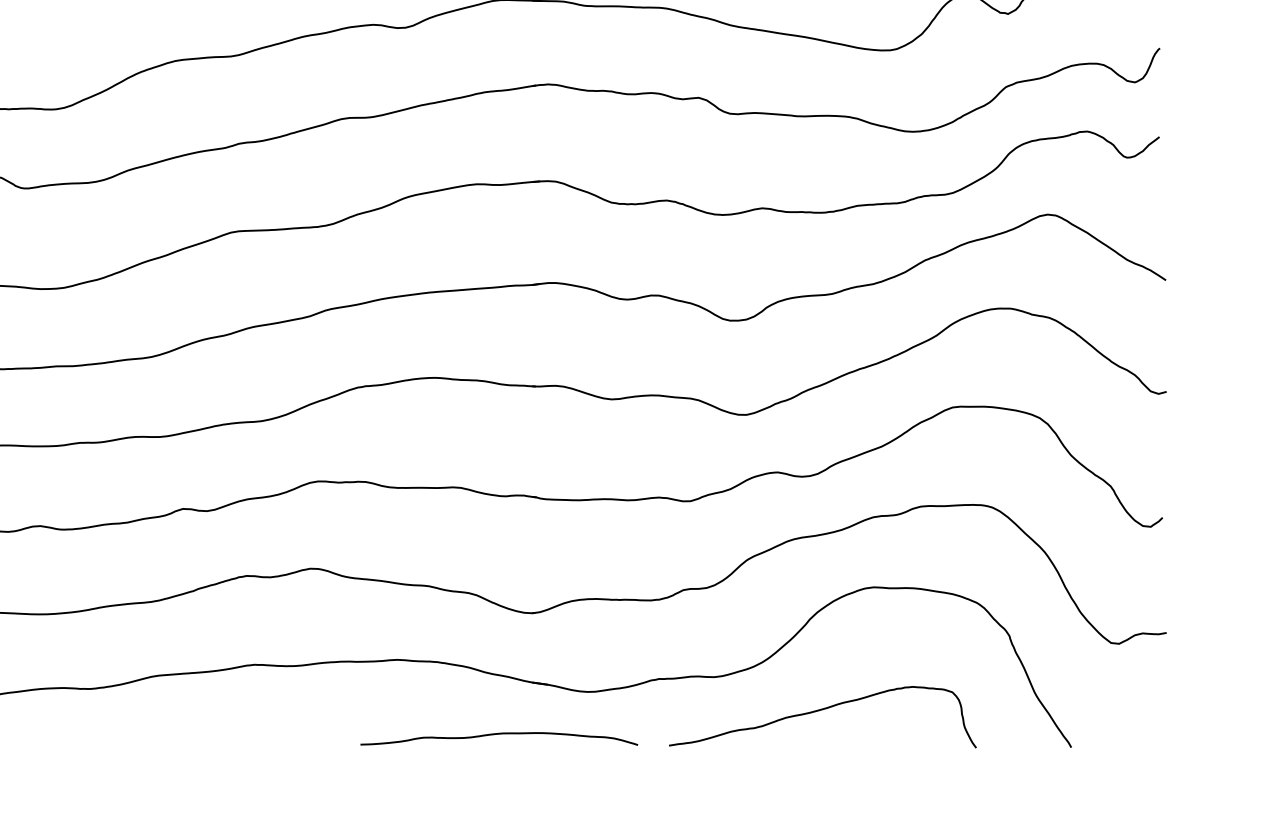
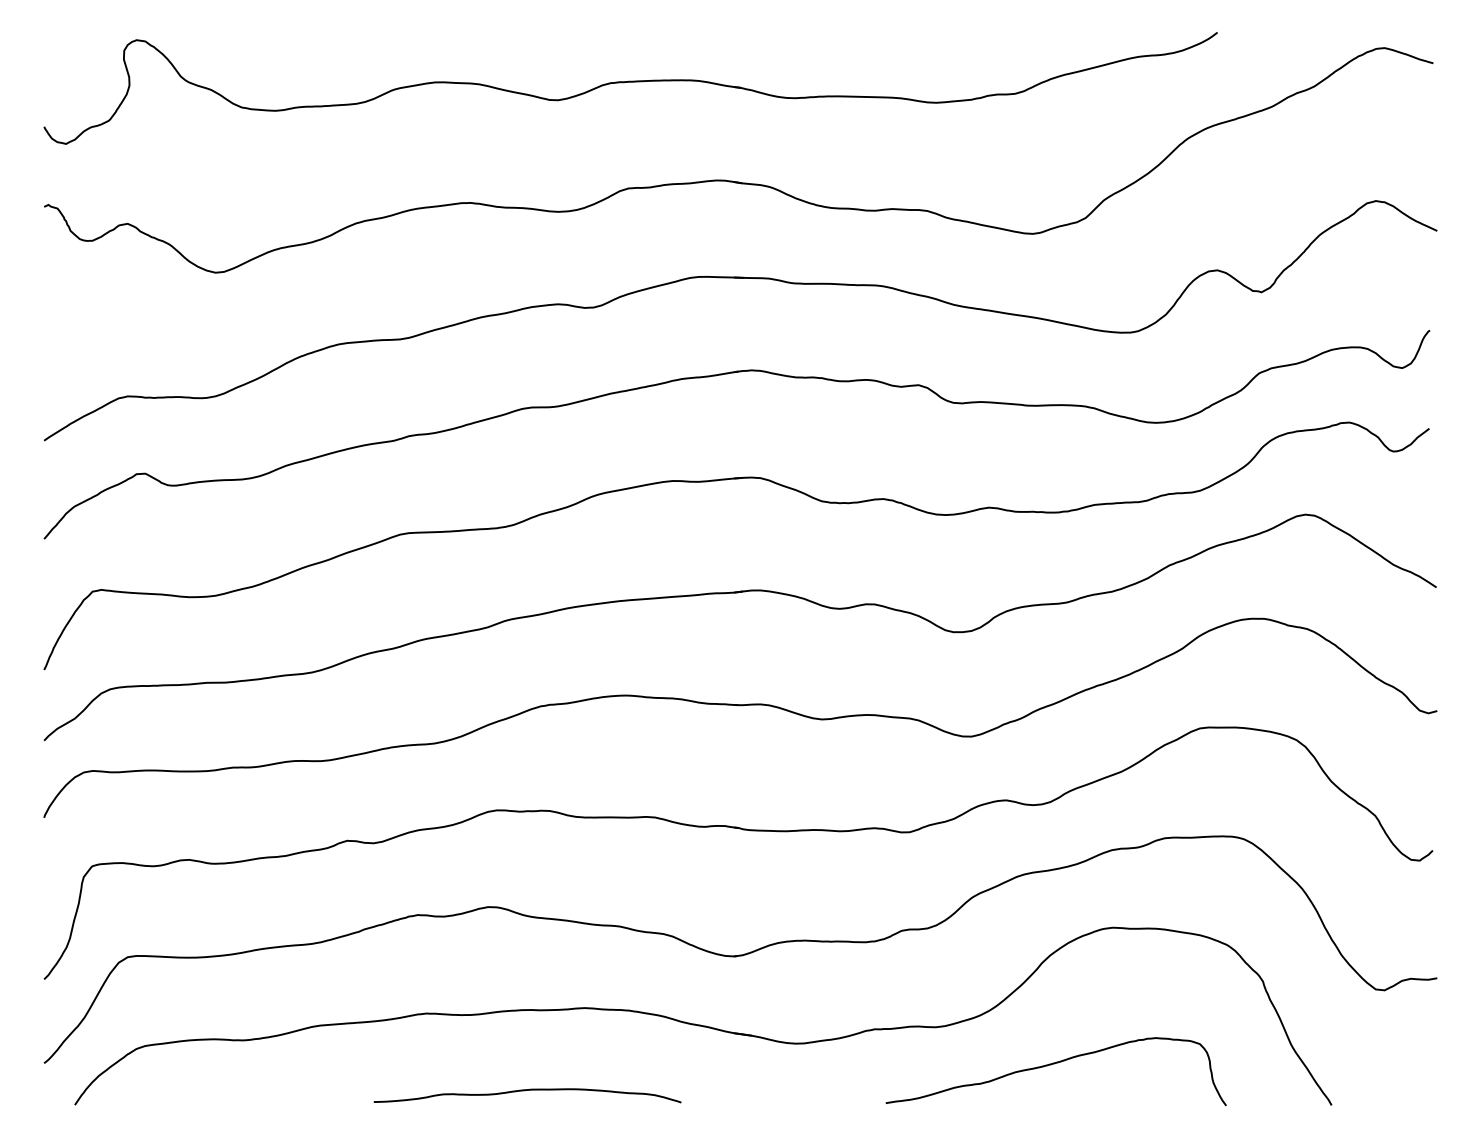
curve: (497, 735) -> (525, 1091), moved

